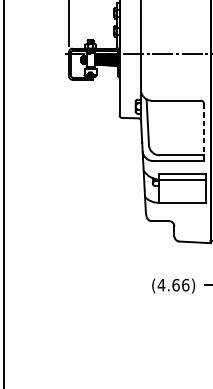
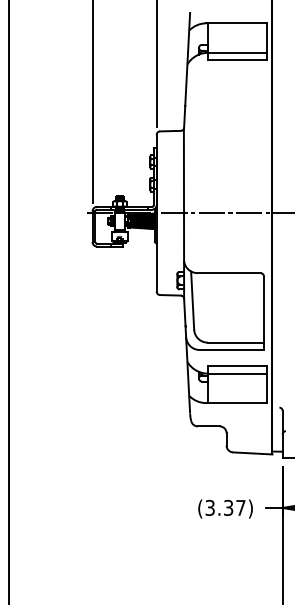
line: (203, 132) -> (263, 313), dashed -> solid
text: (173, 284) -> (225, 507), (4.66) -> (3.37)

